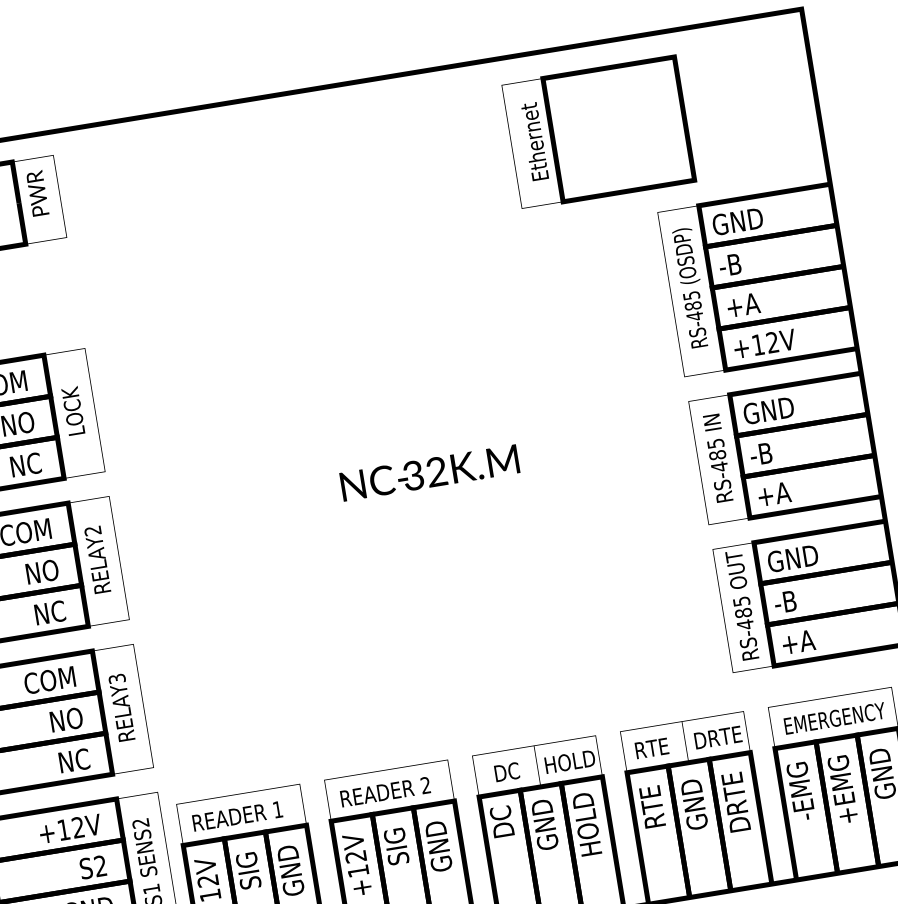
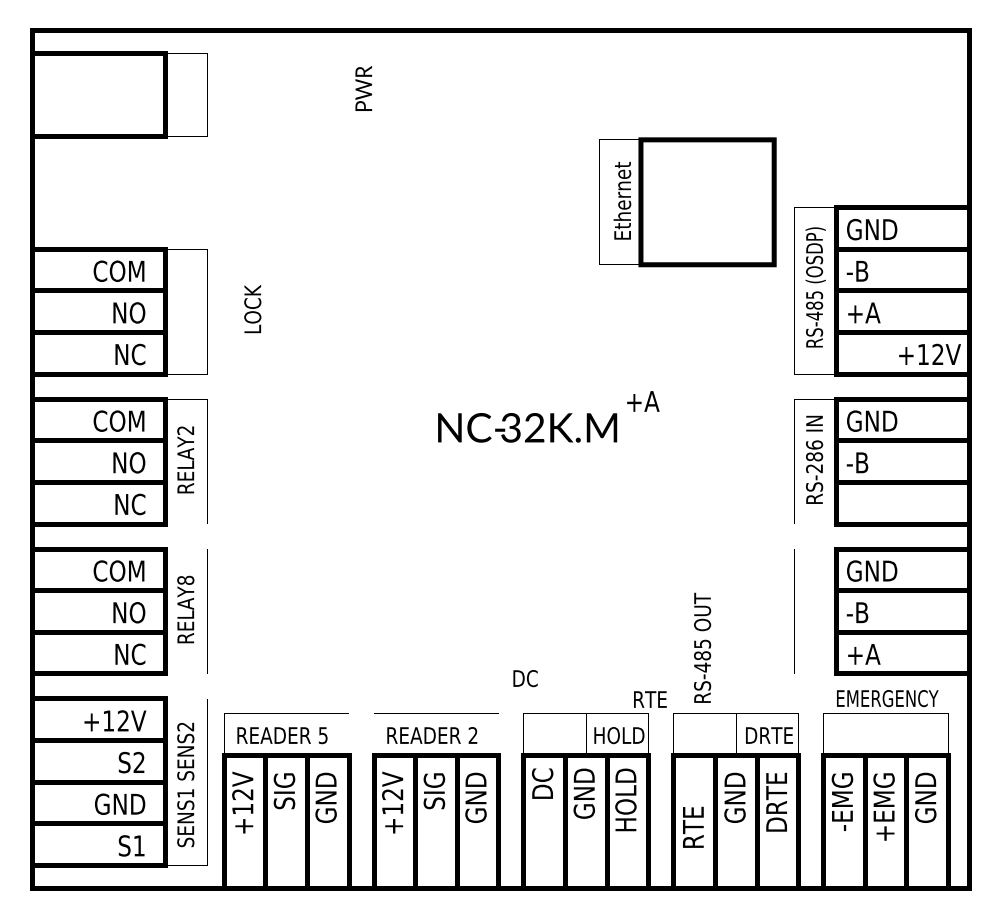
text: (598, 132) -> (687, 202), moved
text: (37, 193) -> (363, 88), moved
text: (764, 342) -> (929, 353), moved
text: (73, 411) -> (252, 309), moved
text: (717, 454) -> (814, 456), RS-485 -> RS-286
text: (774, 494) -> (643, 401), moved
text: (742, 604) -> (702, 647), moved
text: (116, 677) -> (185, 579), RELAY3 -> RELAY8
text: (834, 718) -> (887, 698), moved
text: (652, 748) -> (650, 699), moved
text: (507, 772) -> (525, 678), moved
text: (652, 806) -> (693, 826), moved
text: (277, 809) -> (322, 735), 1 -> 5

